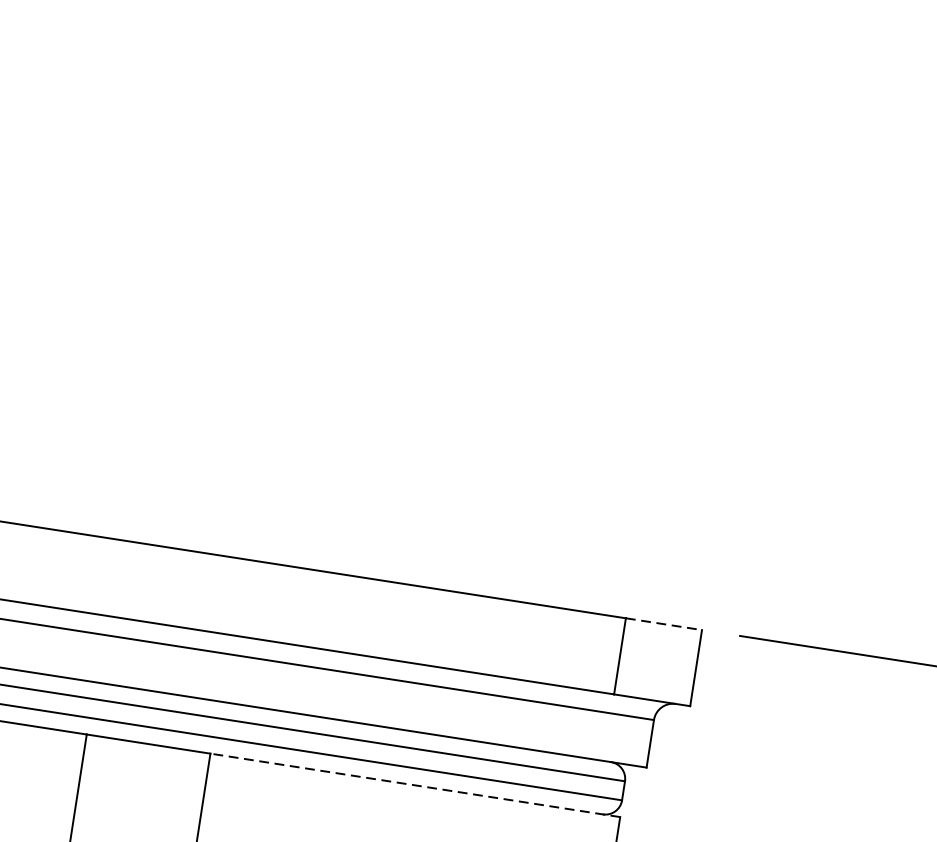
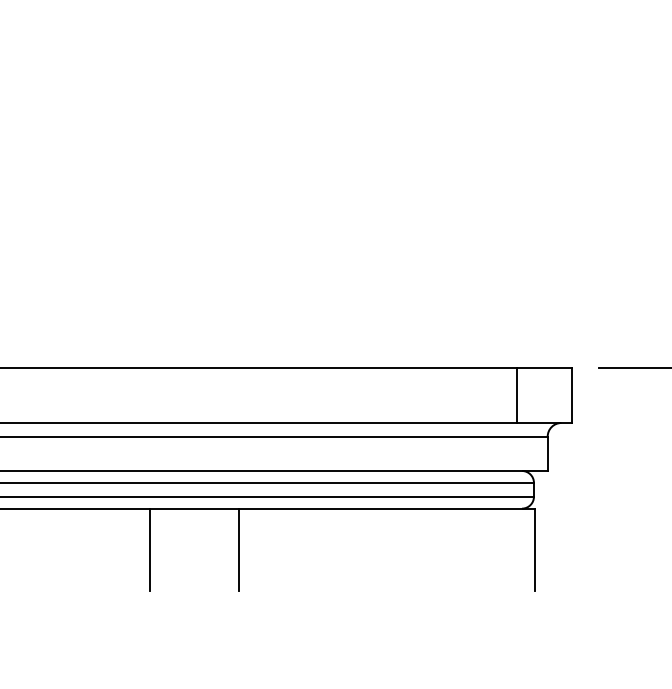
line: (664, 624) -> (544, 368), dashed -> solid
line: (414, 785) -> (386, 508), dashed -> solid

